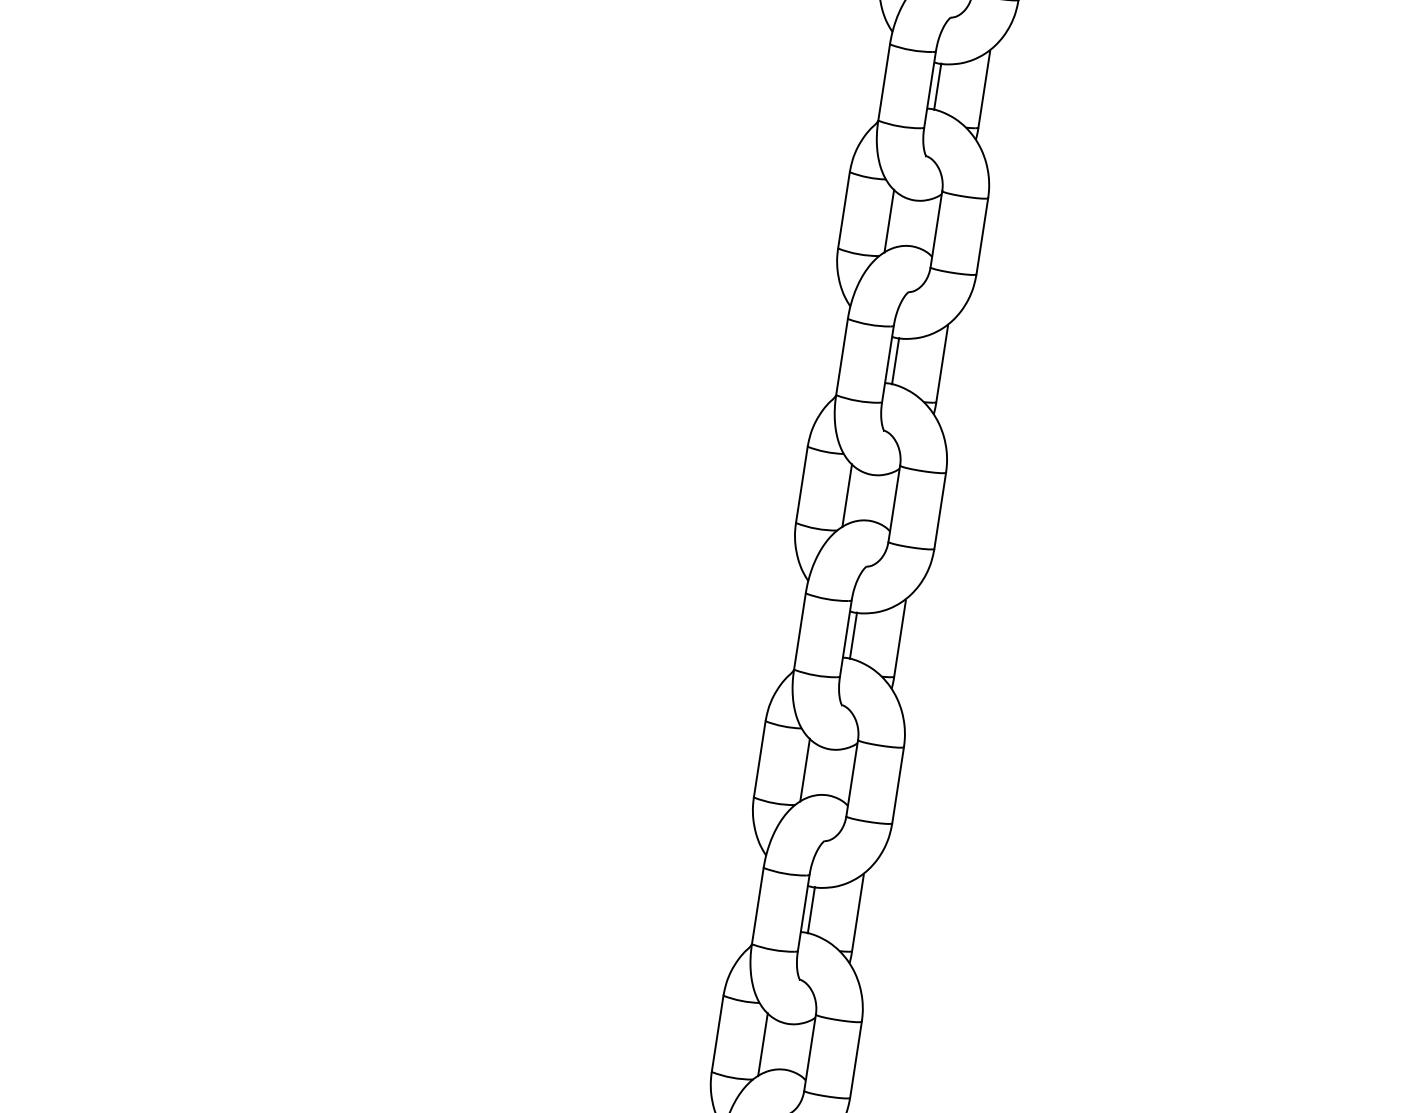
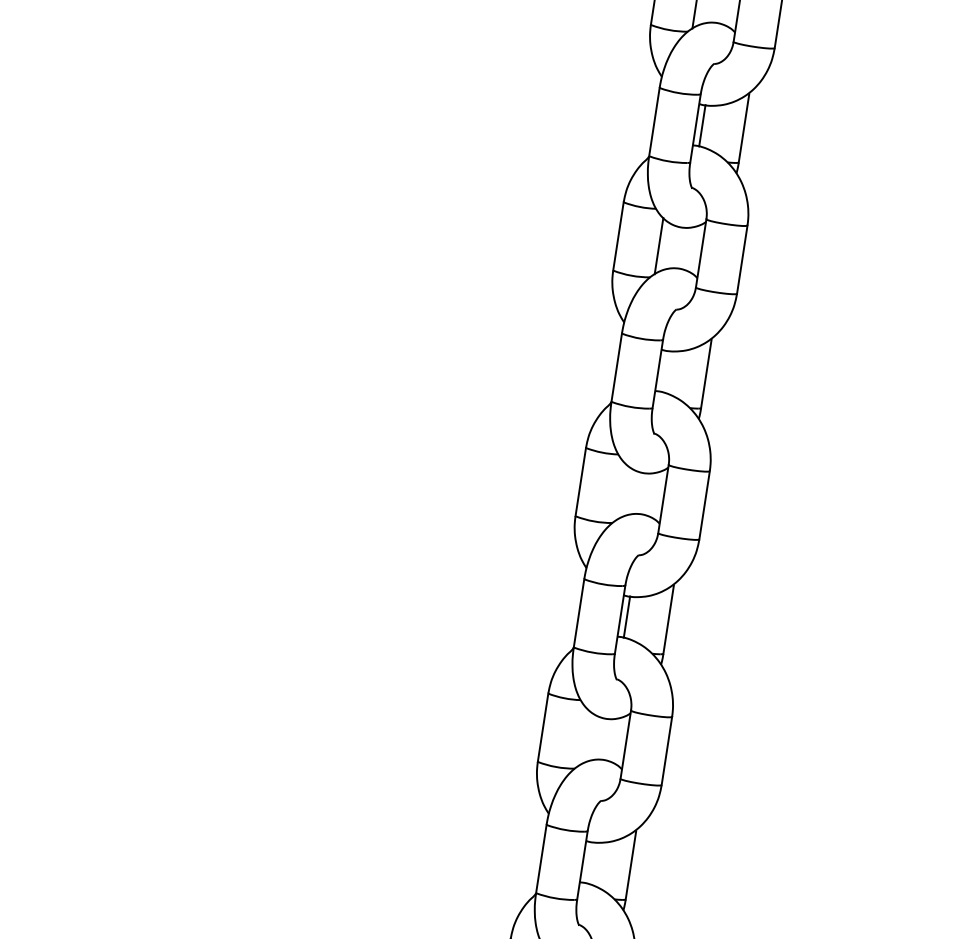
line: (895, 361) -> (664, 371), removed
line: (847, 495) -> (621, 491), removed
line: (804, 769) -> (583, 736), removed
line: (810, 910) -> (588, 863), removed

